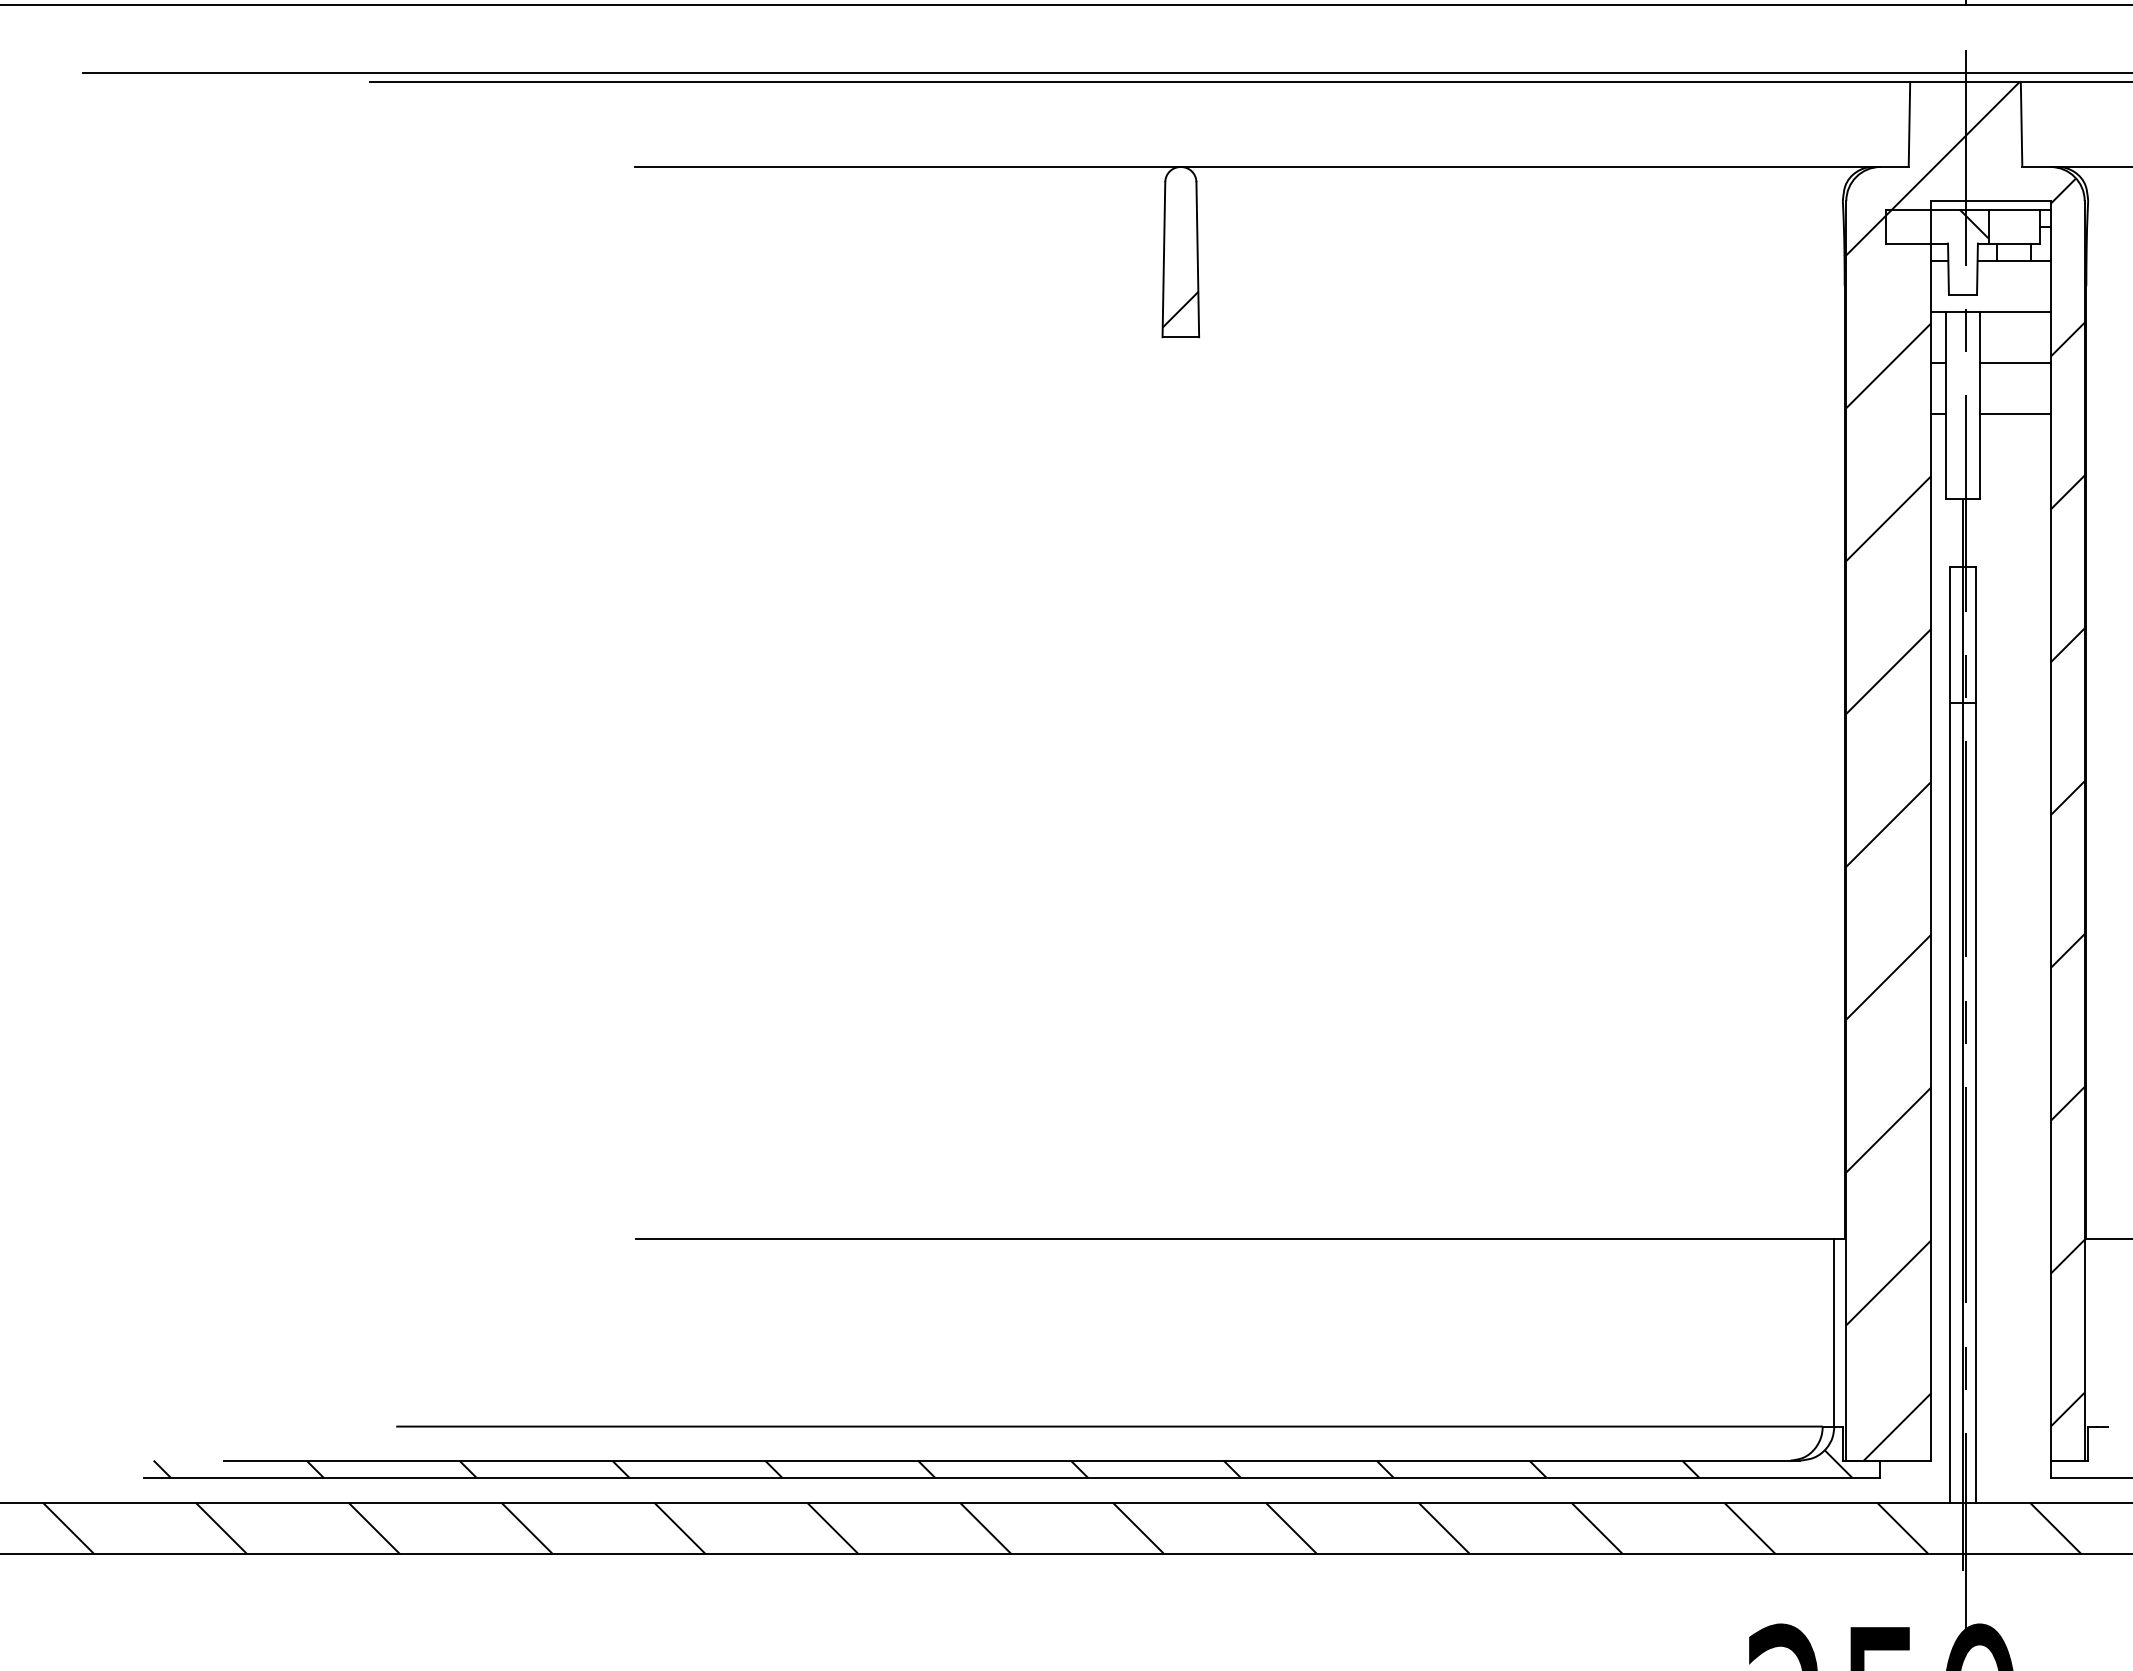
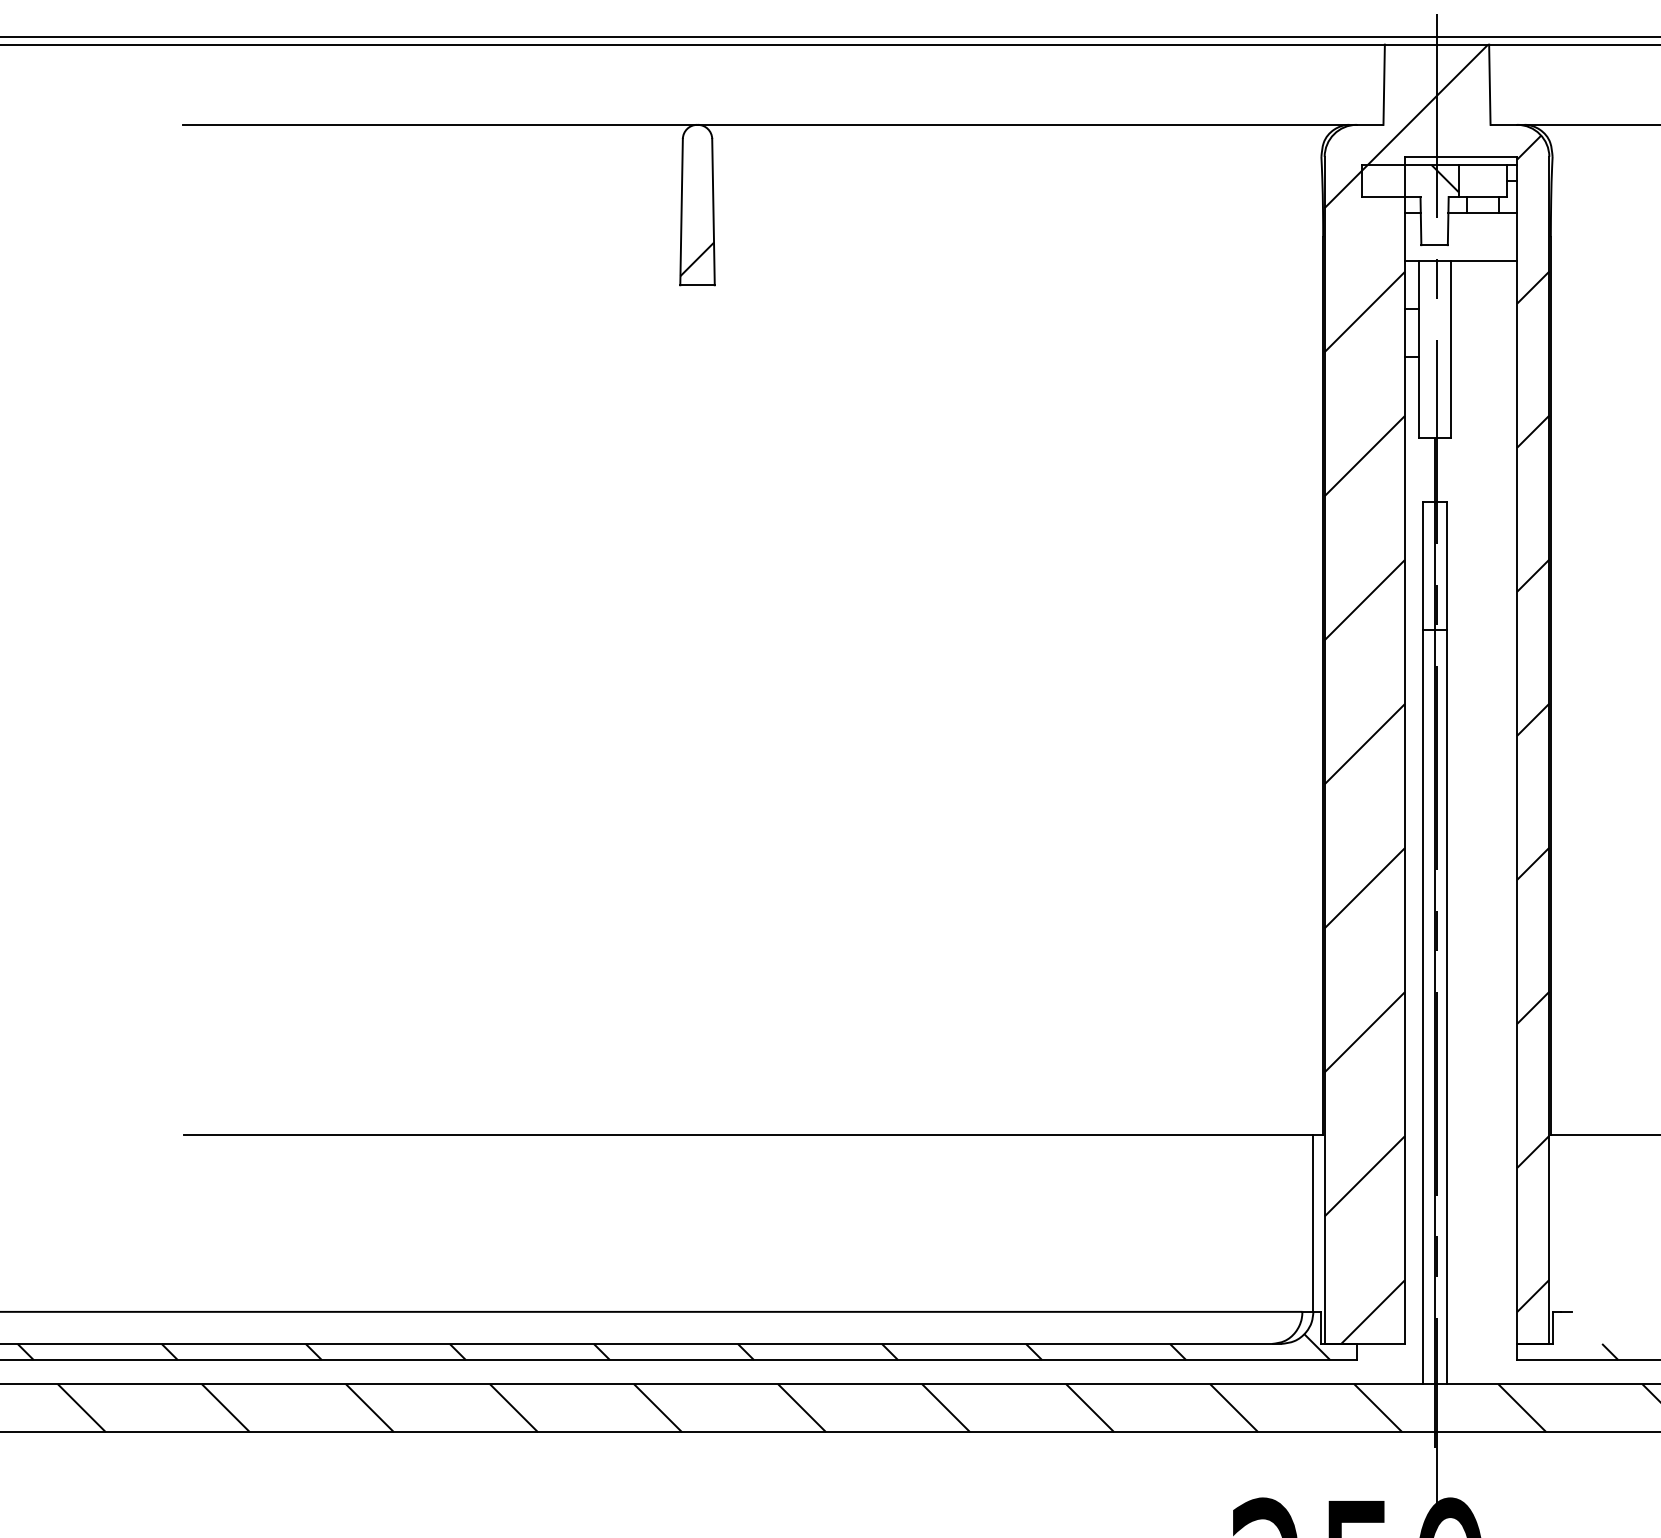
line: (2014, 362) -> (1483, 309), removed
line: (2014, 413) -> (1483, 357), removed

